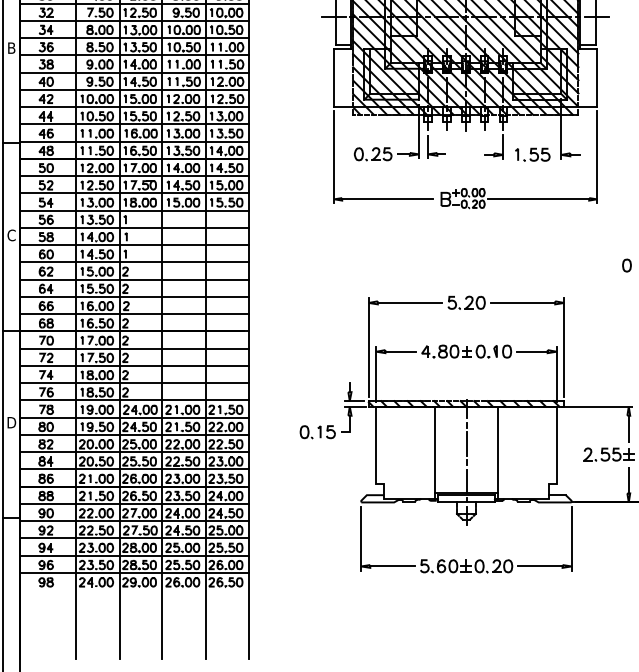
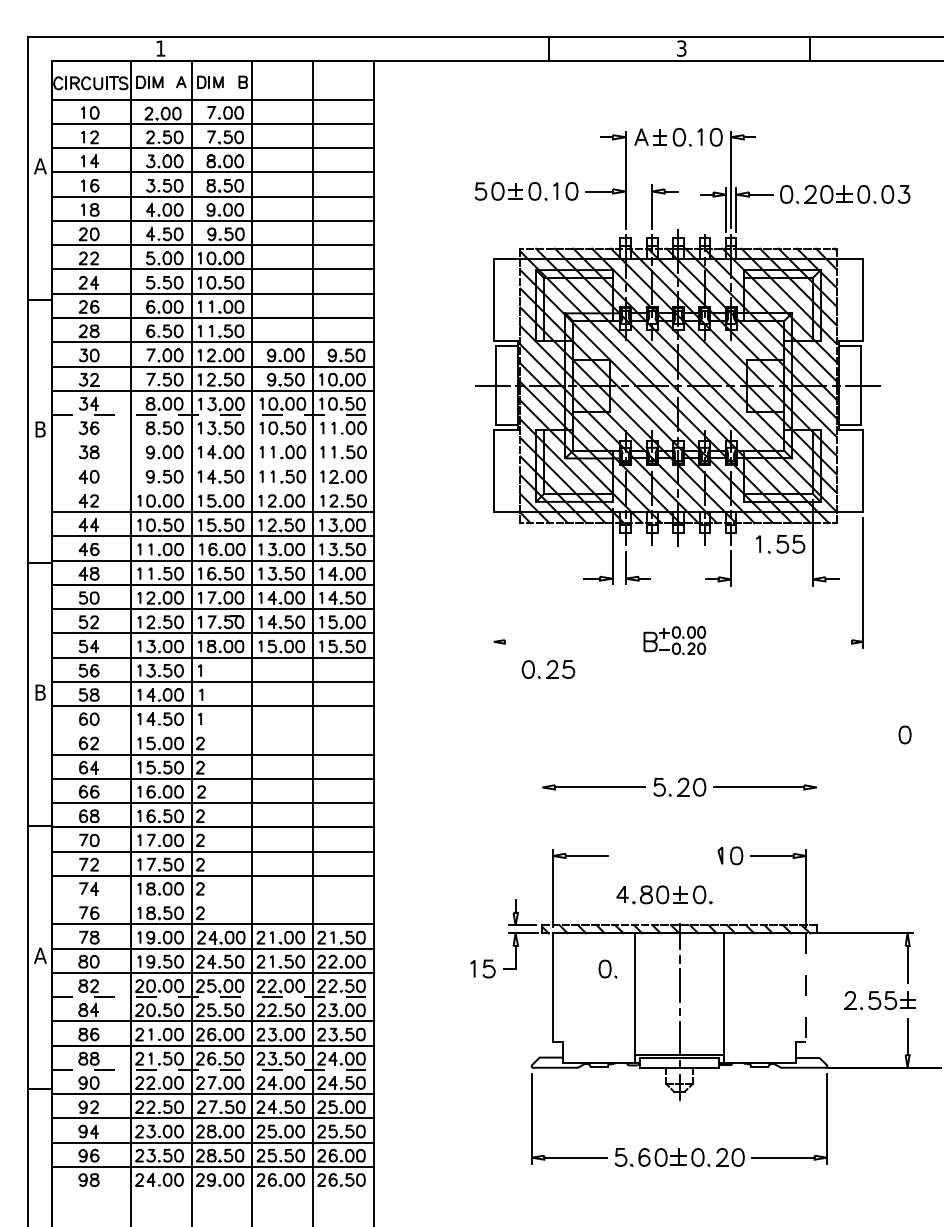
line: (134, 38) -> (213, 415), solid -> dashed
line: (134, 55) -> (212, 439), removed
line: (134, 72) -> (212, 463), removed
line: (134, 89) -> (212, 487), removed
part: (373, 154) -> (548, 669), moved
part: (532, 154) -> (780, 544), moved
line: (334, 157) -> (493, 582), removed
line: (386, 199) -> (567, 641), removed
line: (538, 199) -> (780, 641), removed
text: (11, 235) -> (40, 692), C -> B
line: (134, 262) -> (212, 730), removed
line: (368, 347) -> (542, 850), removed
line: (563, 347) -> (816, 850), removed
part: (455, 351) -> (664, 894), moved
line: (134, 383) -> (212, 900), removed
text: (11, 422) -> (40, 955), D -> A
part: (306, 431) -> (607, 968), moved
line: (556, 446) -> (806, 988), solid -> dashed
line: (134, 452) -> (213, 997), solid -> dashed
line: (134, 503) -> (213, 1069), solid -> dashed

